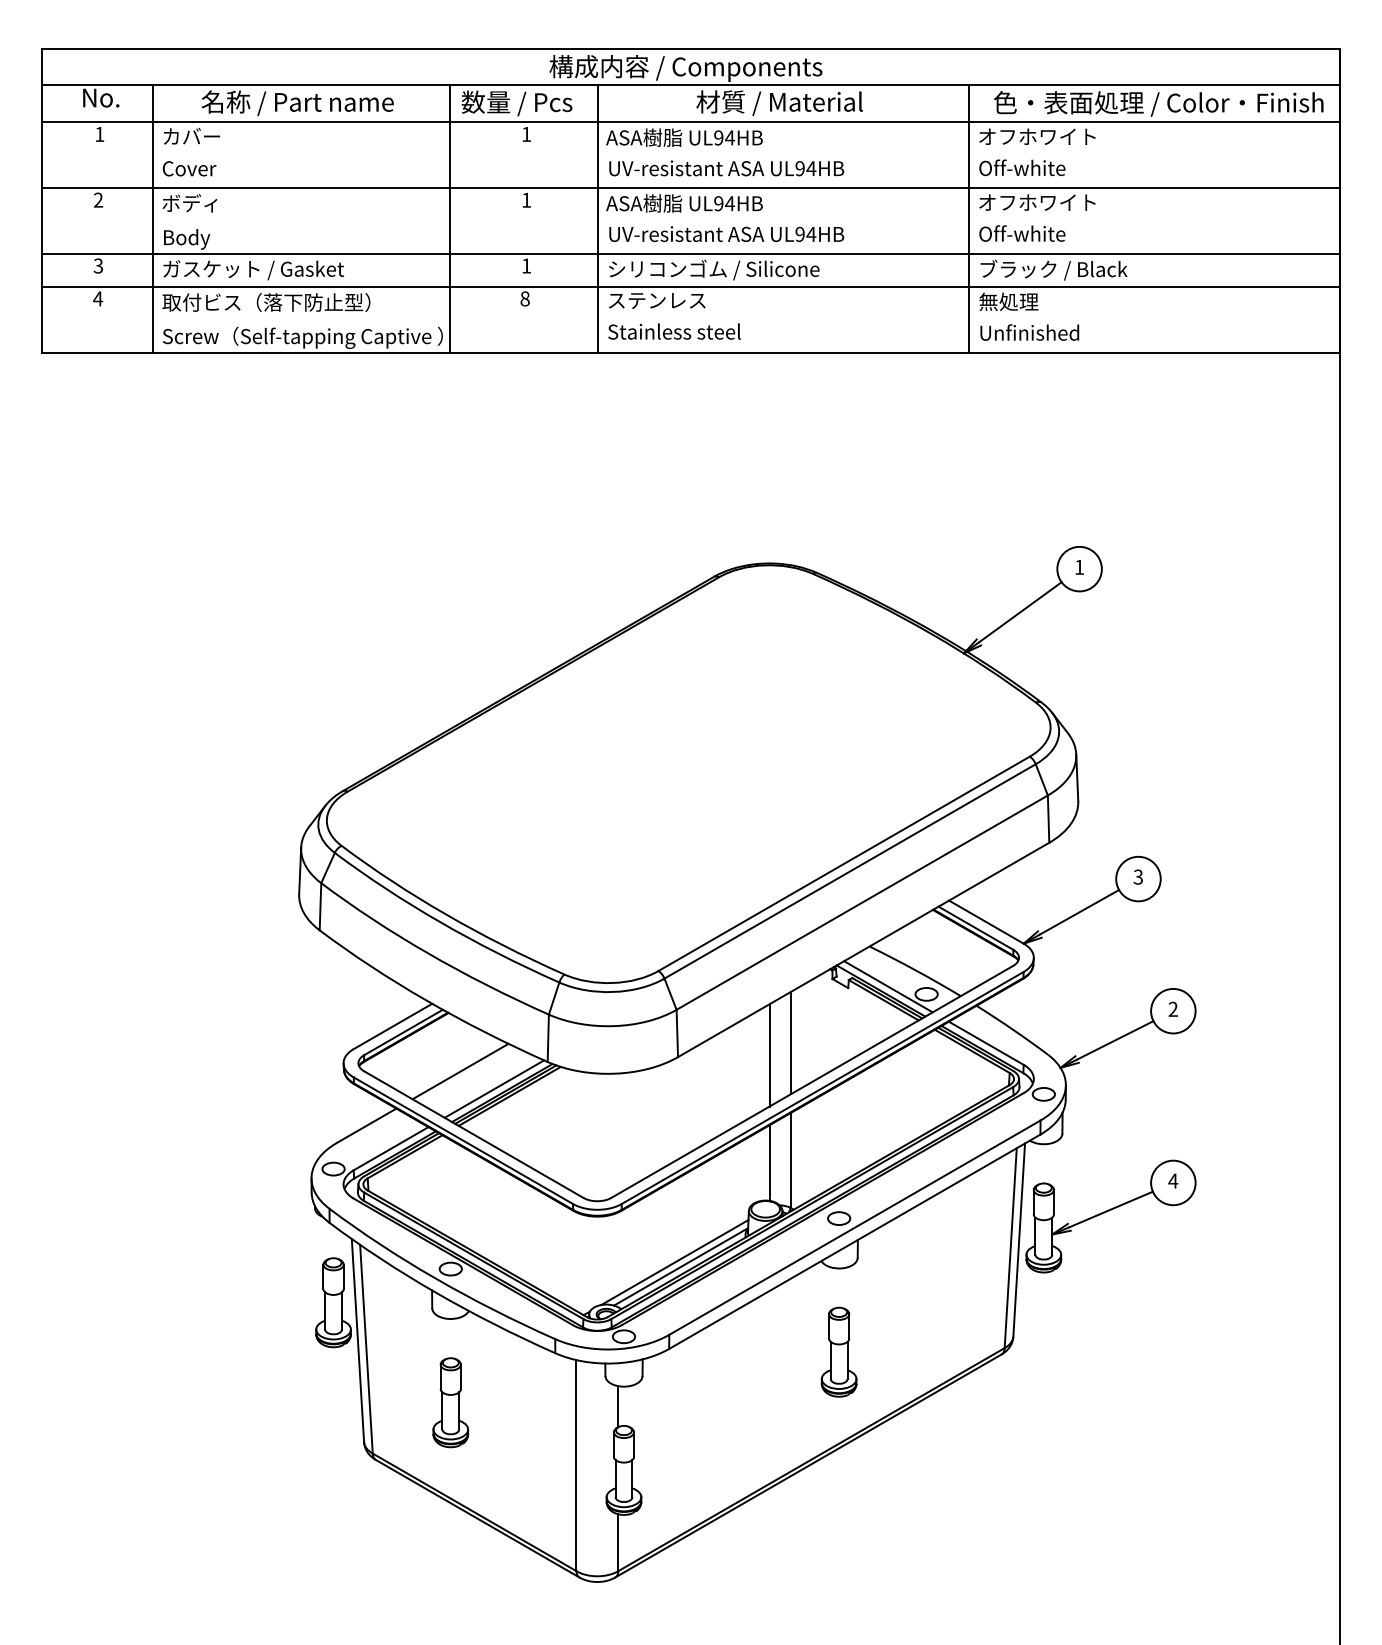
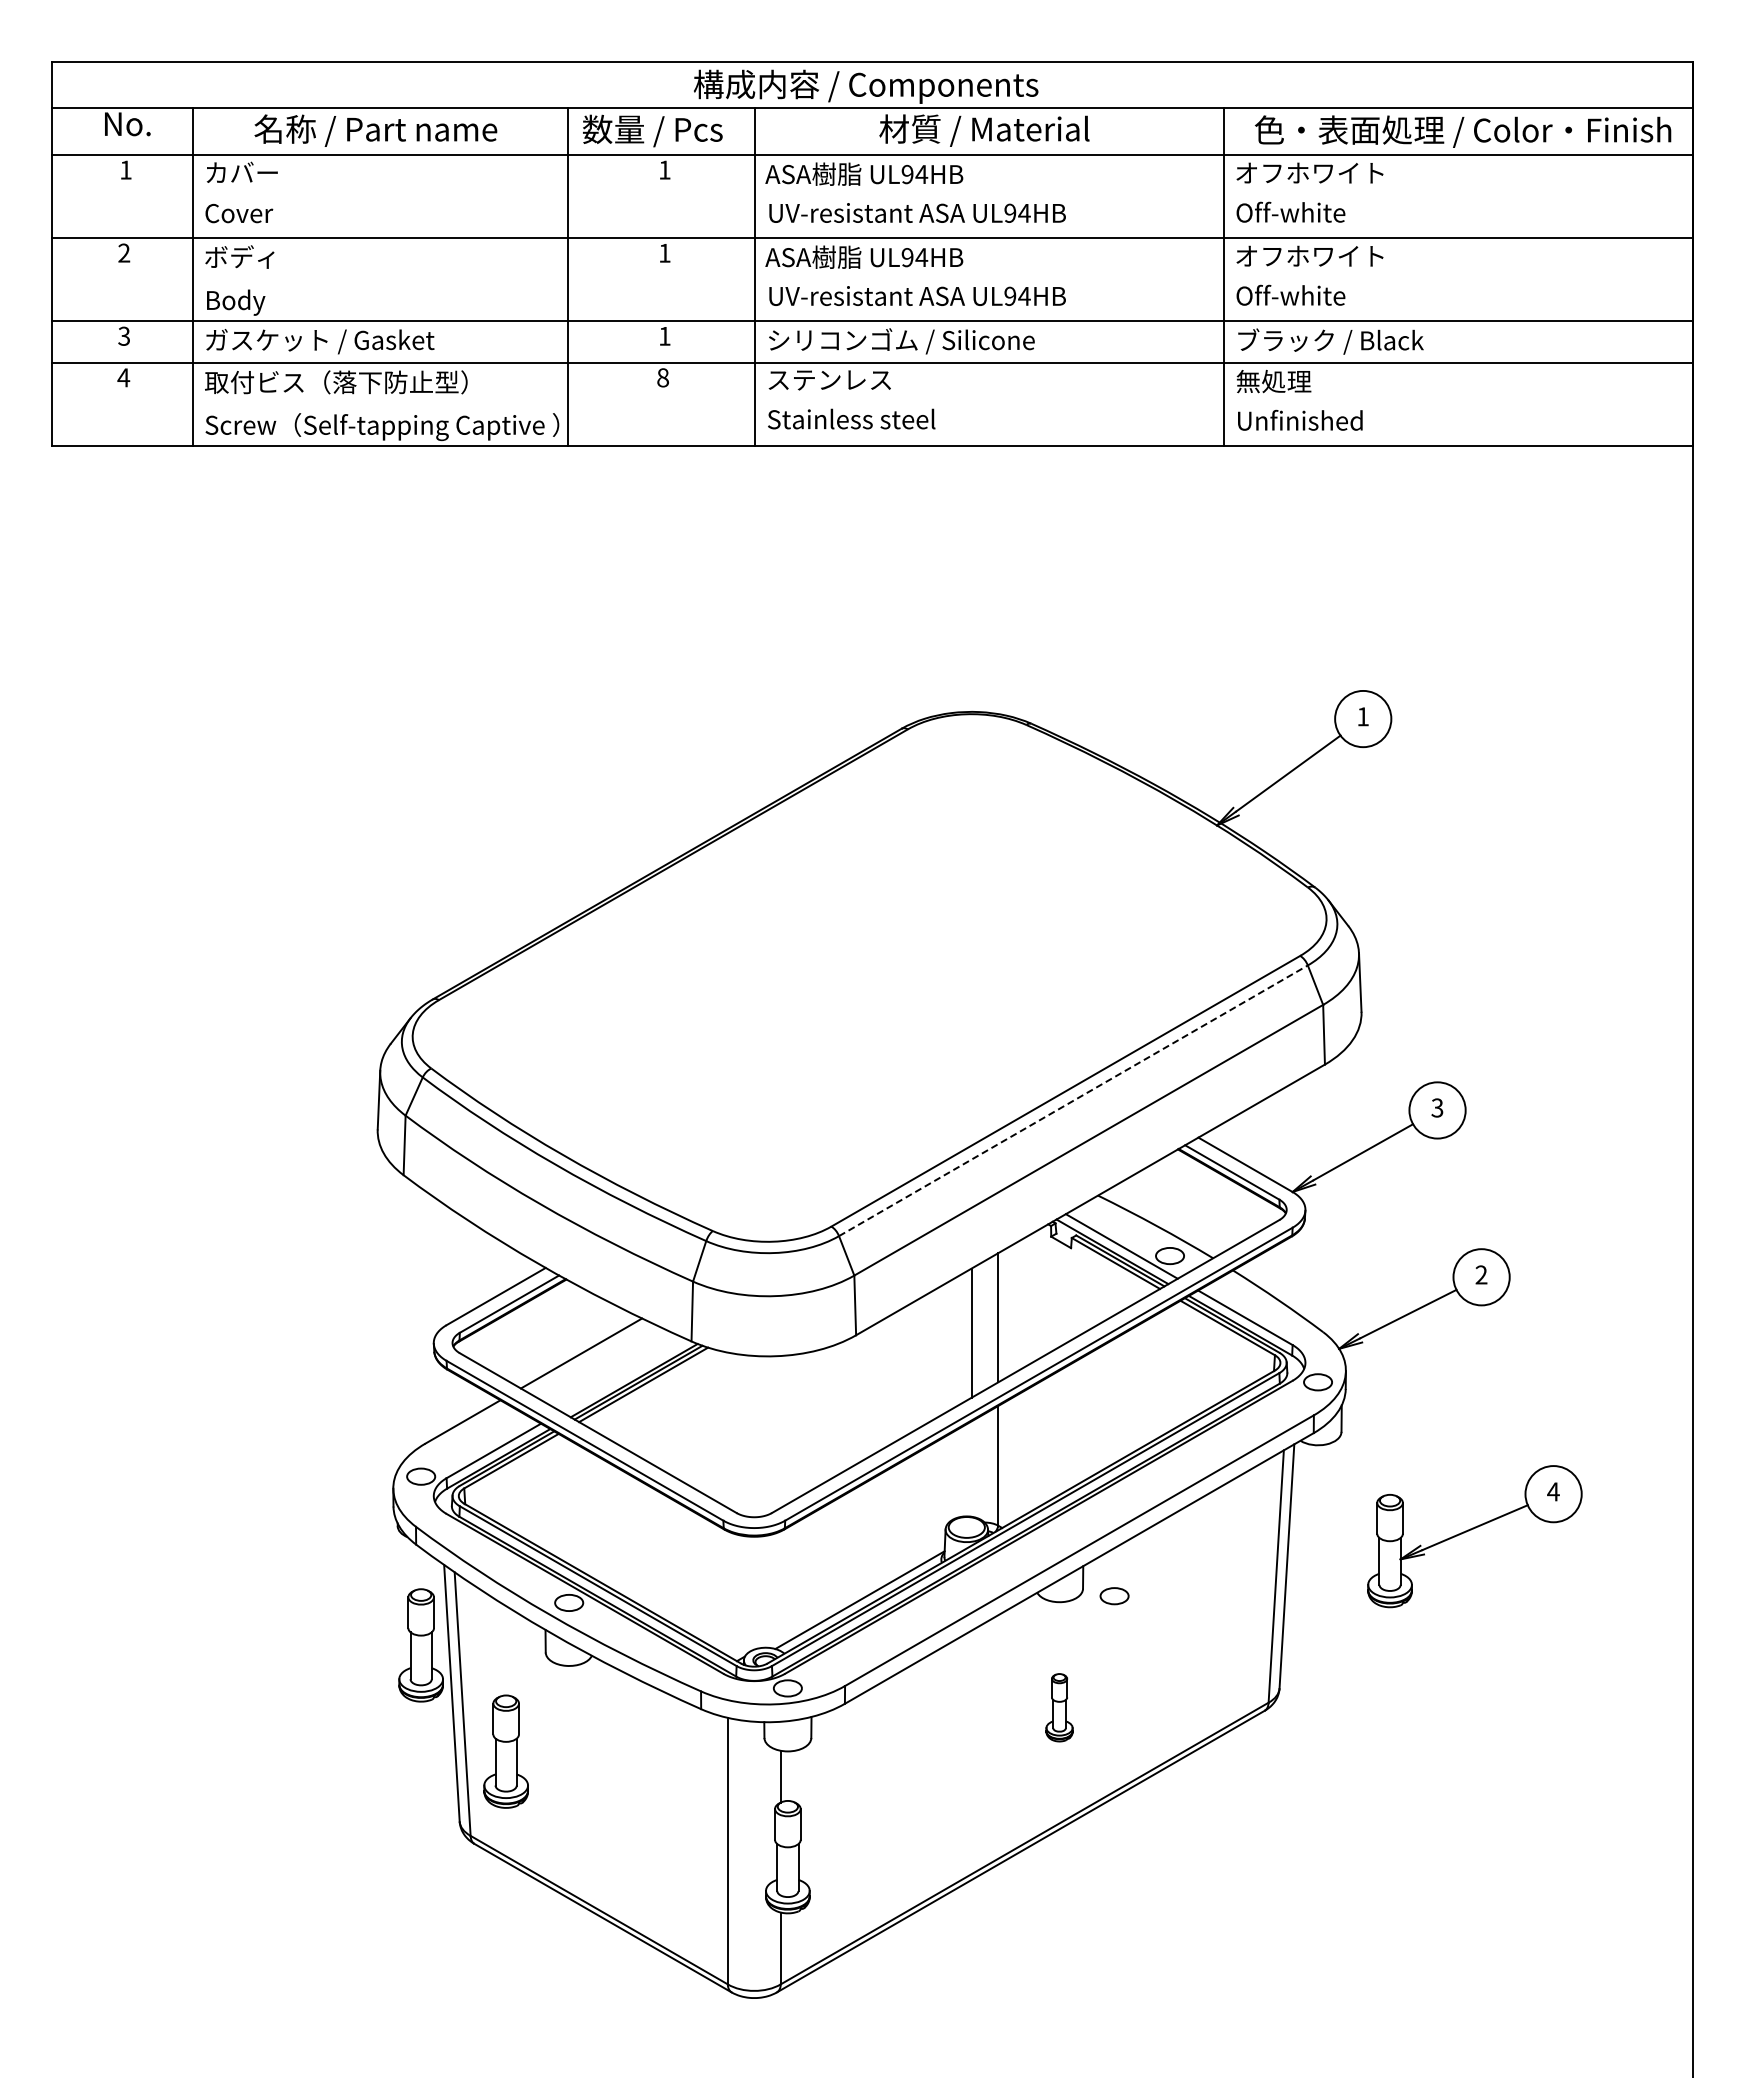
line: (850, 871) -> (1073, 1100), solid -> dashed
line: (494, 1088) -> (624, 1375), removed
line: (769, 1162) -> (971, 1468), removed
part: (1108, 1211) -> (1471, 1530), moved
part: (839, 1218) -> (1114, 1596), moved
line: (675, 1262) -> (852, 1594), removed
part: (839, 1351) -> (1059, 1707), size x0.6
part: (450, 1402) -> (505, 1751), moved

